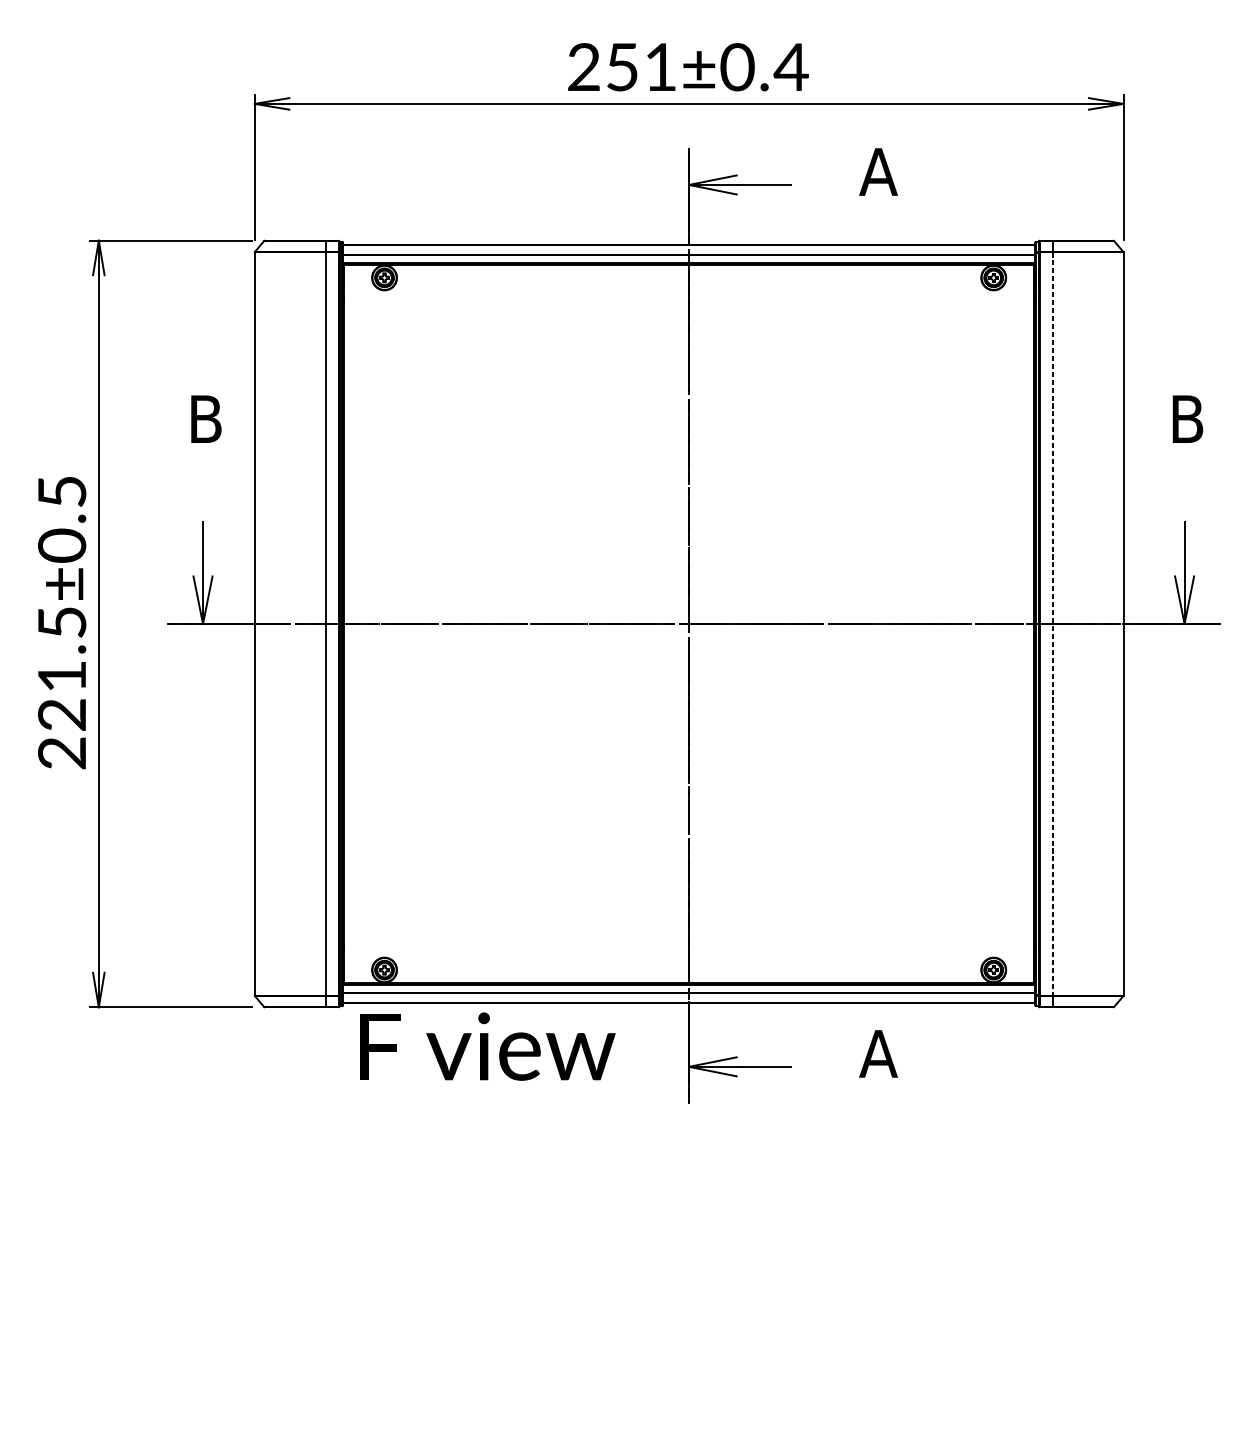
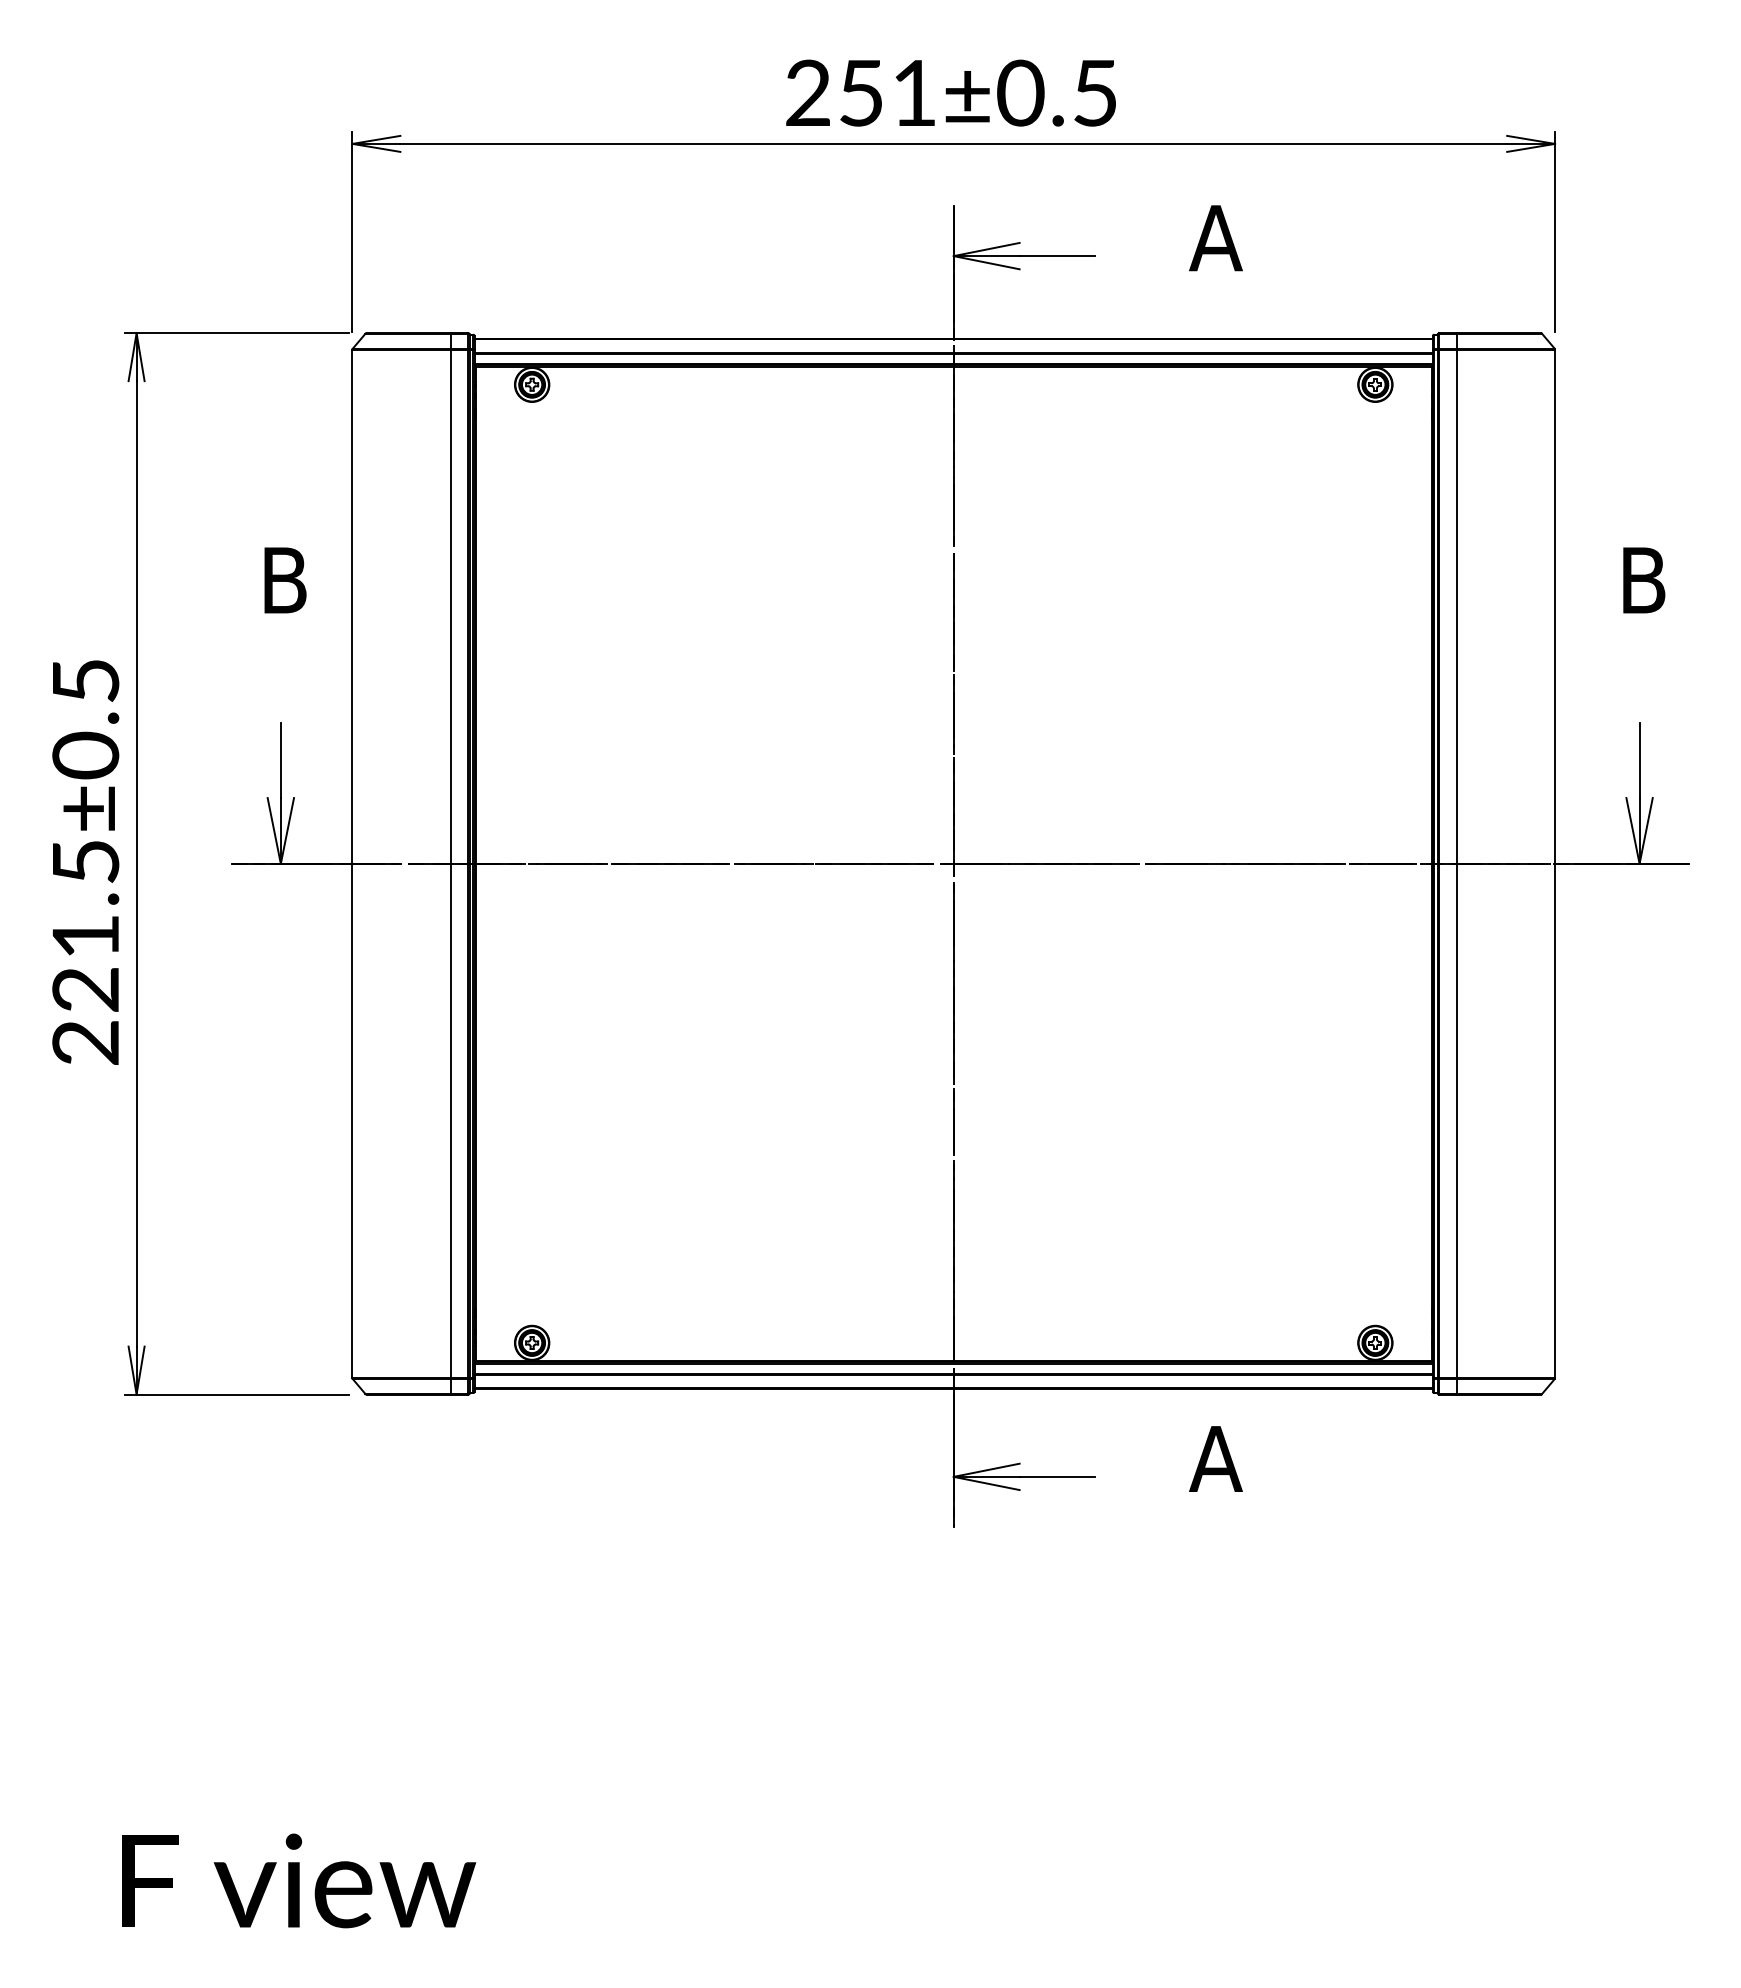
text: (790, 67) -> (1094, 93), 251±0.4 -> 251±0.5
line: (1052, 624) -> (1456, 864), dashed -> solid
text: (488, 1046) -> (299, 1880), moved

